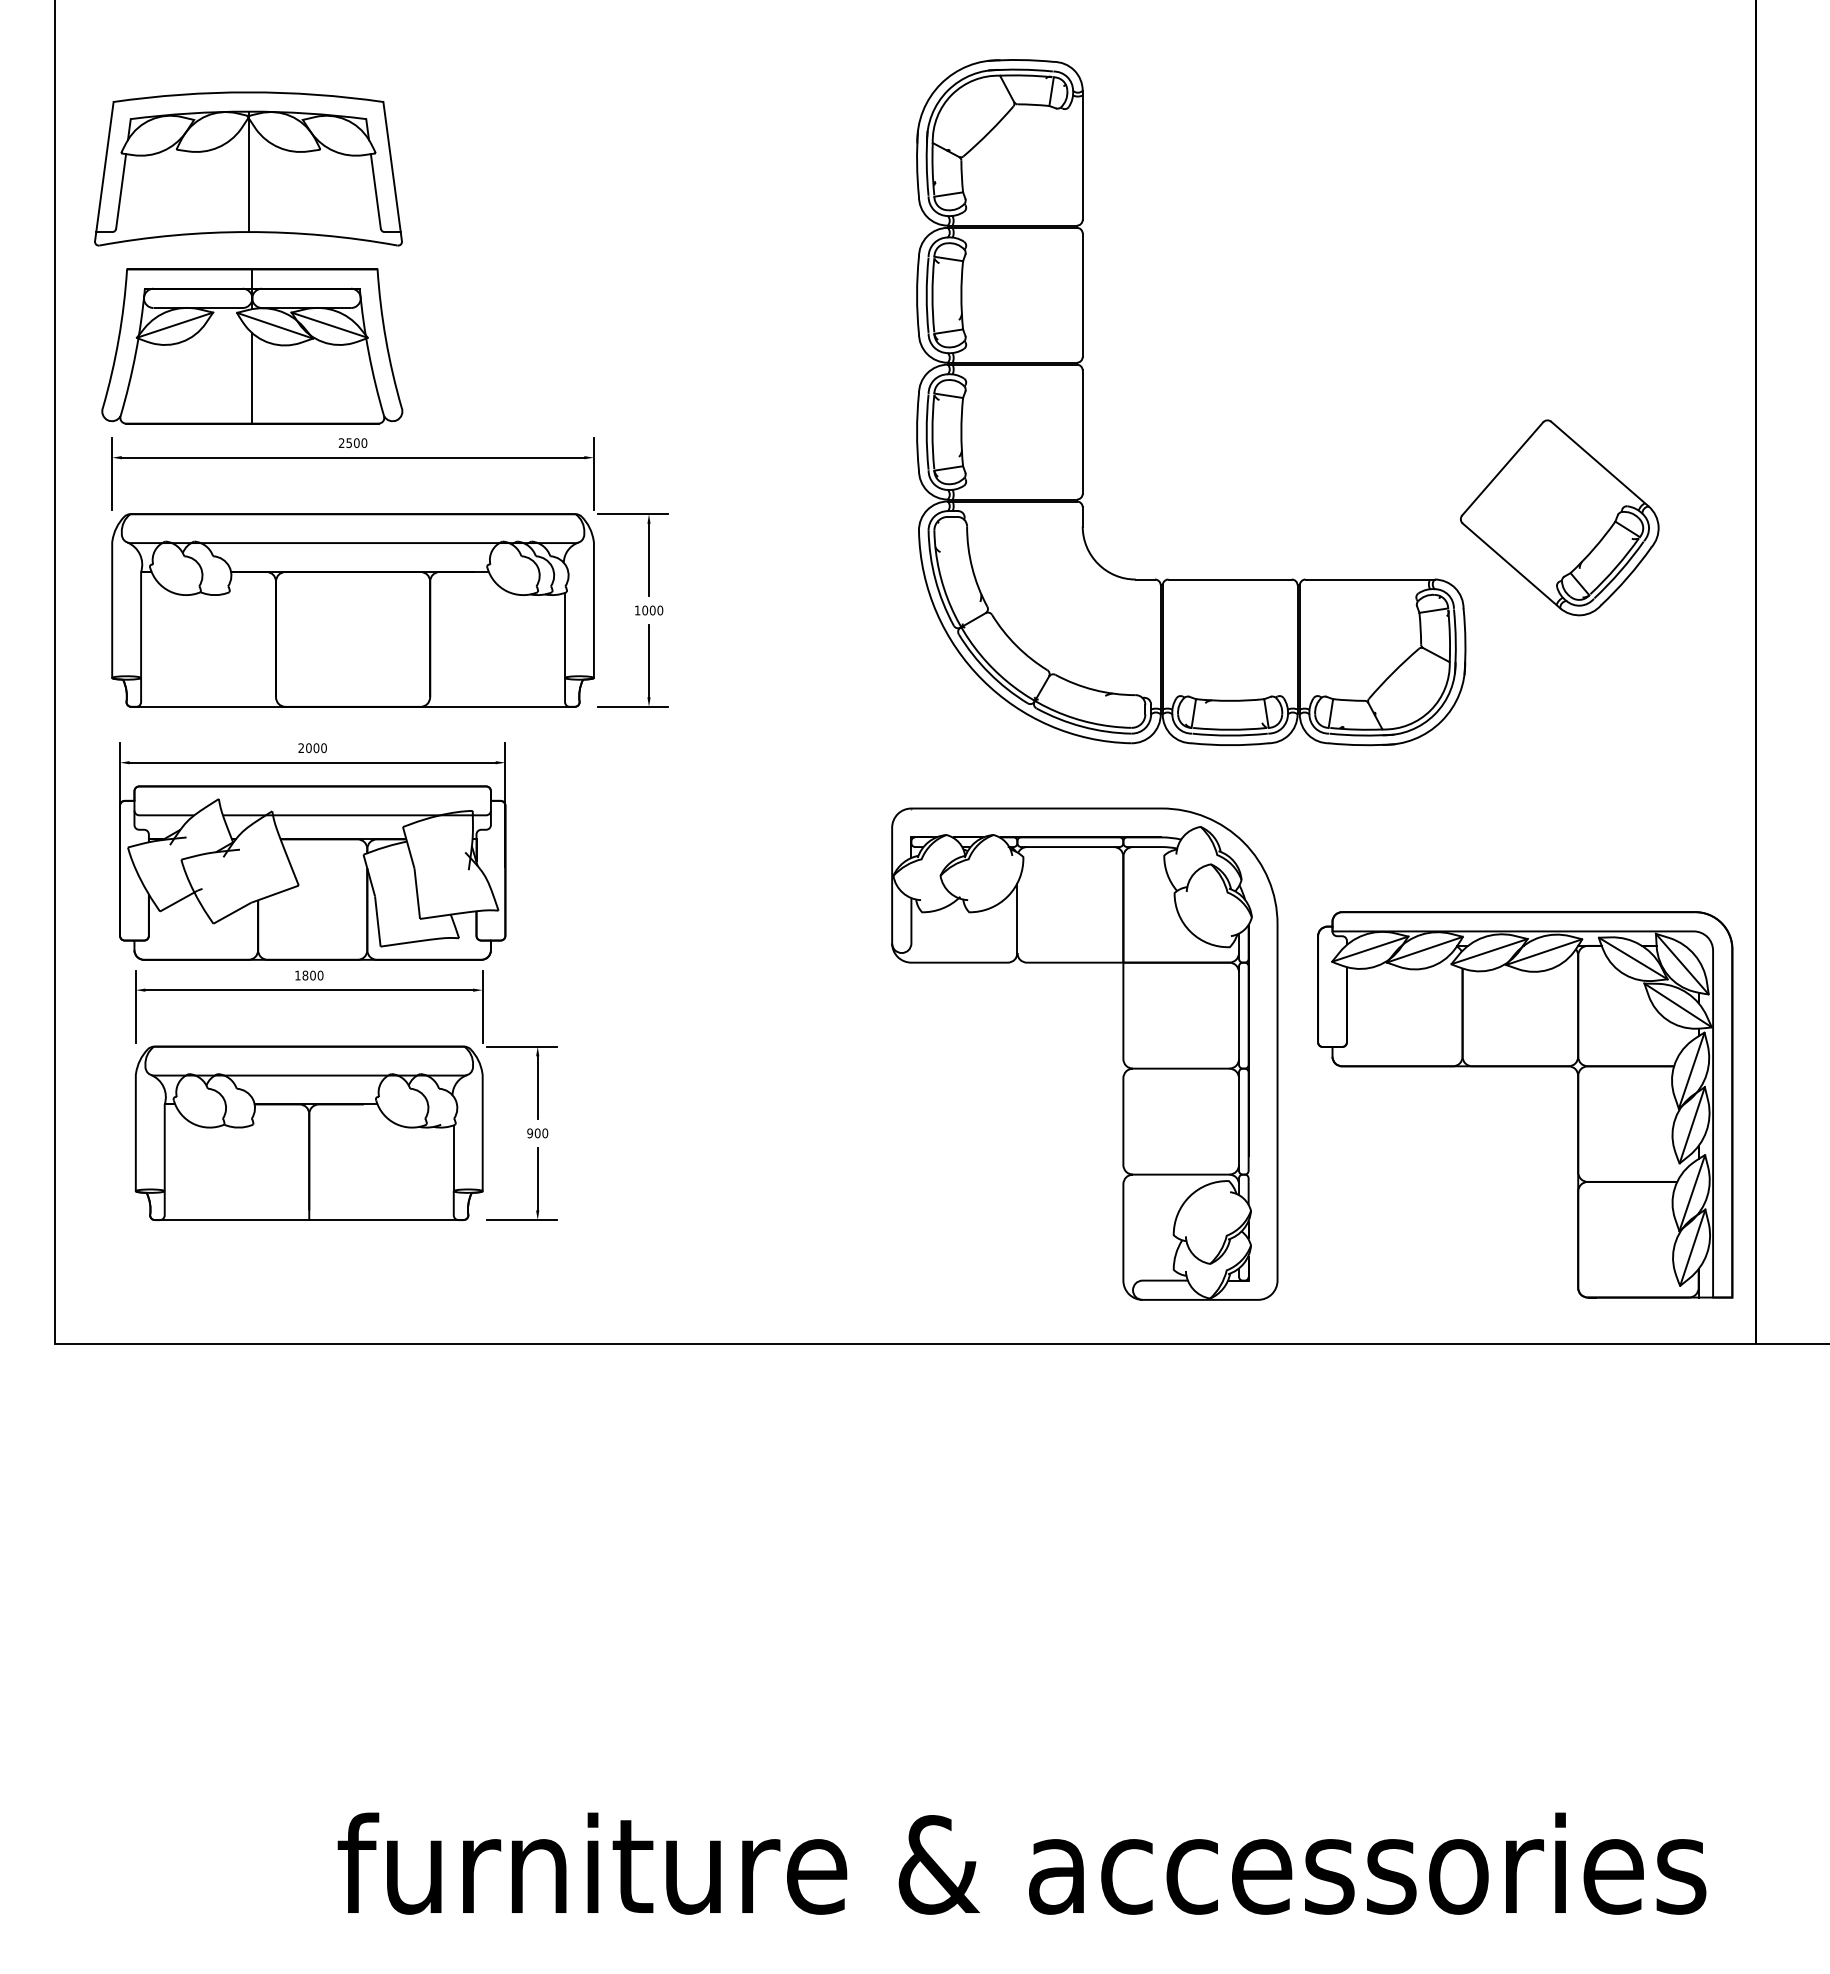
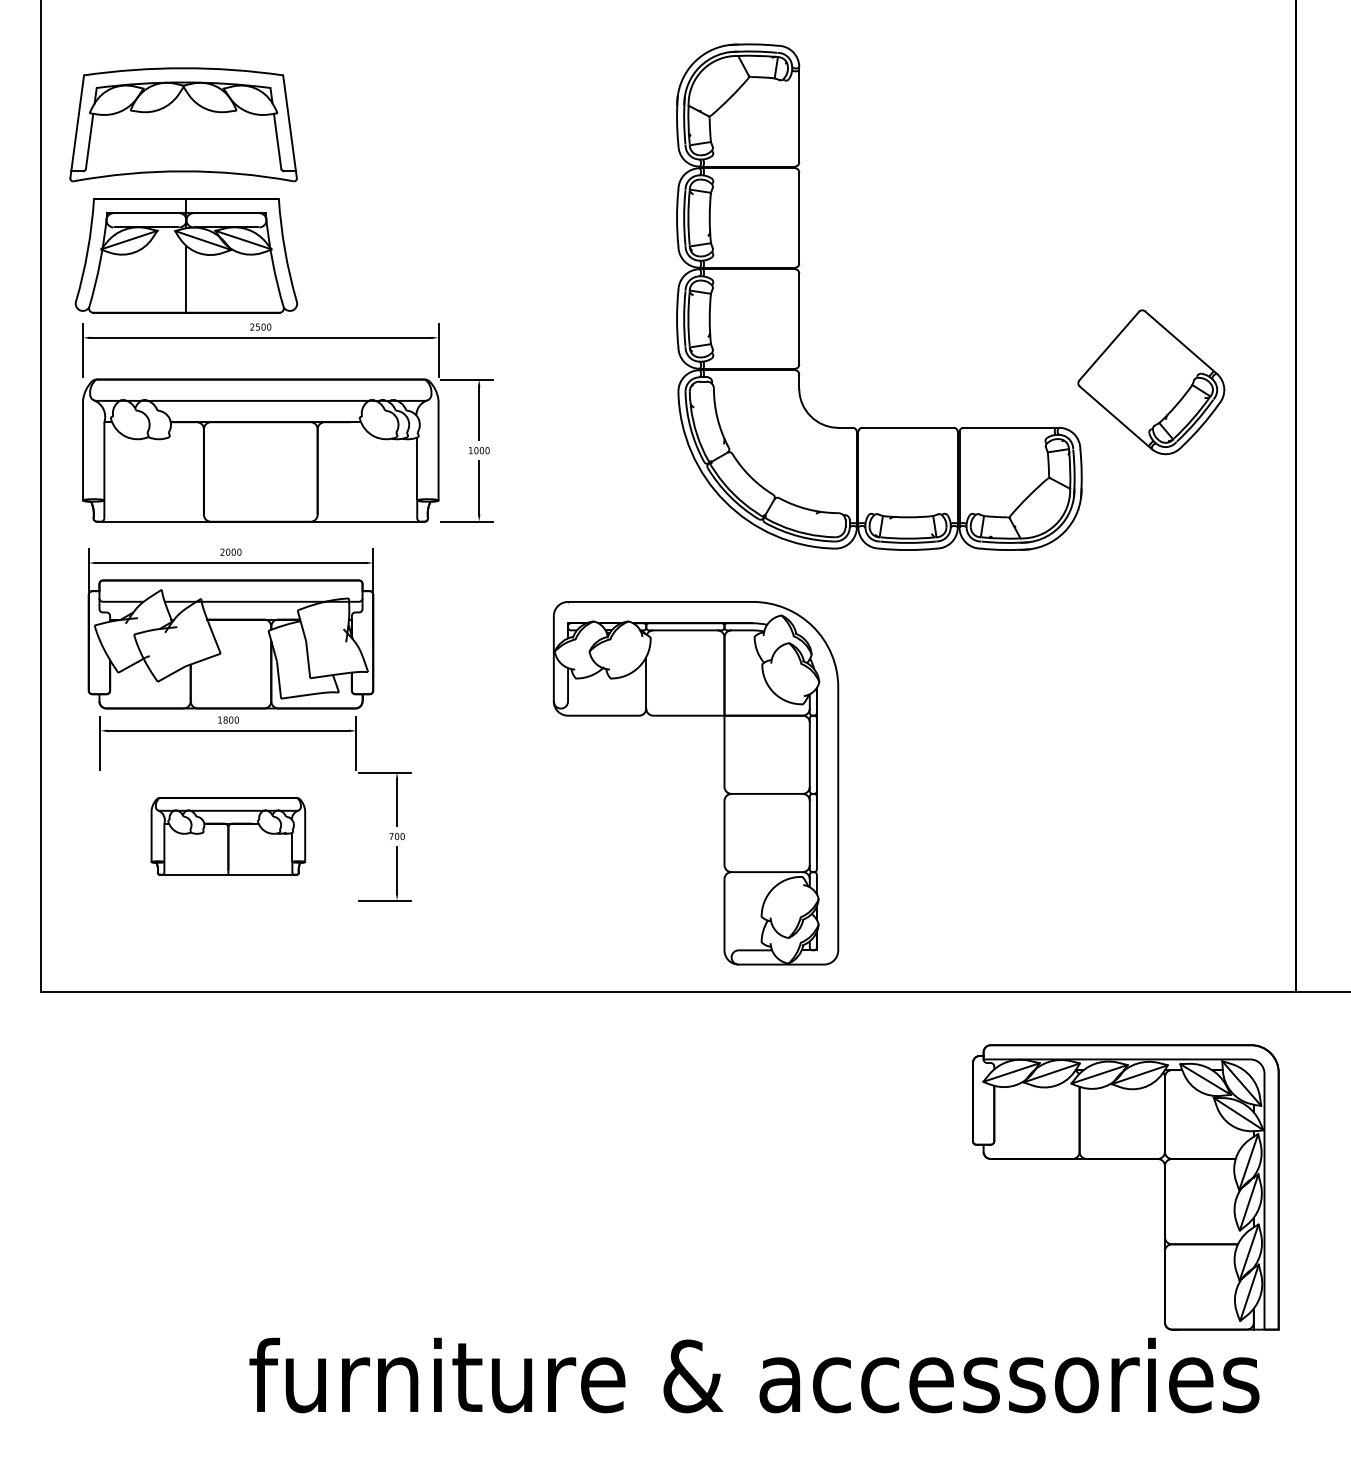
line: (248, 171) -> (183, 126), removed
part: (1122, 1053) -> (723, 782), moved
part: (1525, 1067) -> (1126, 1159), moved
part: (308, 1132) -> (227, 835), size x0.6
text: (530, 1133) -> (391, 836), 900 -> 700

